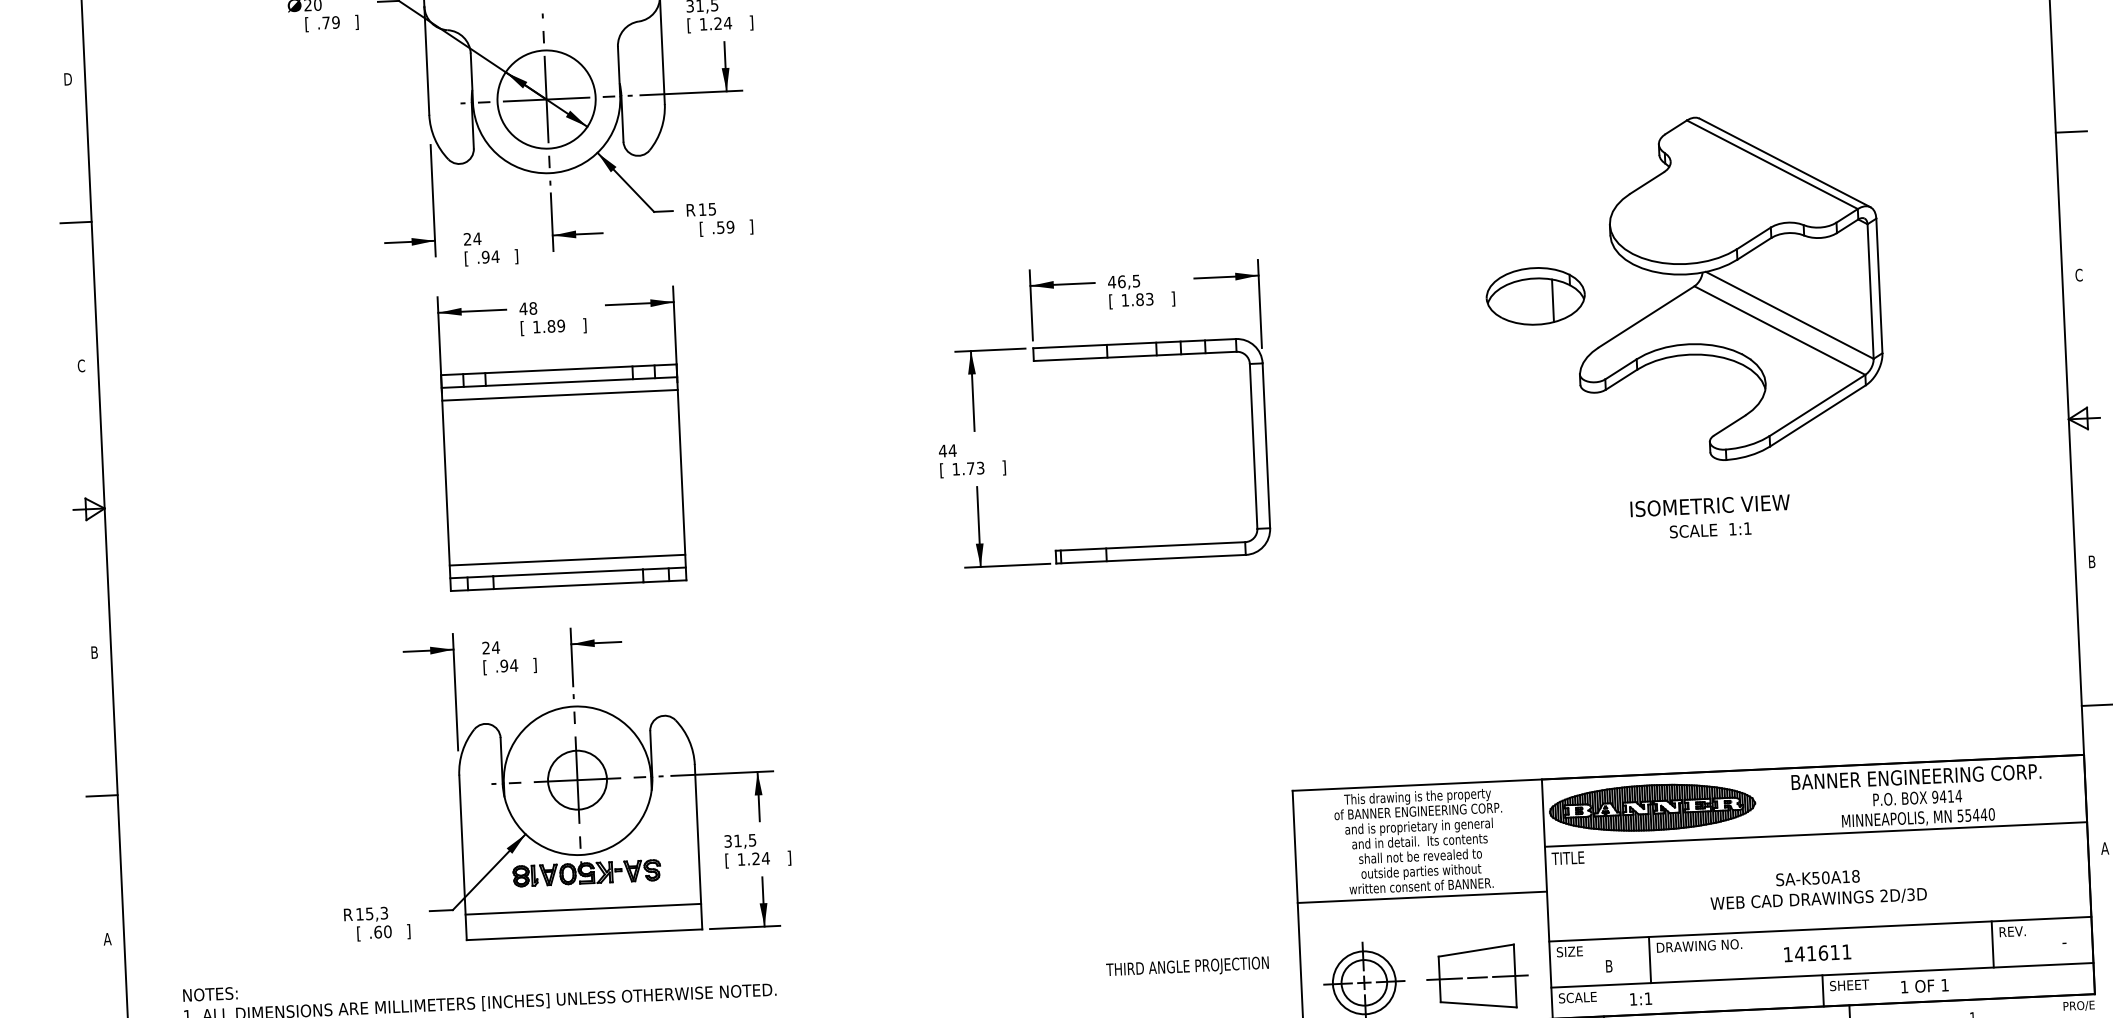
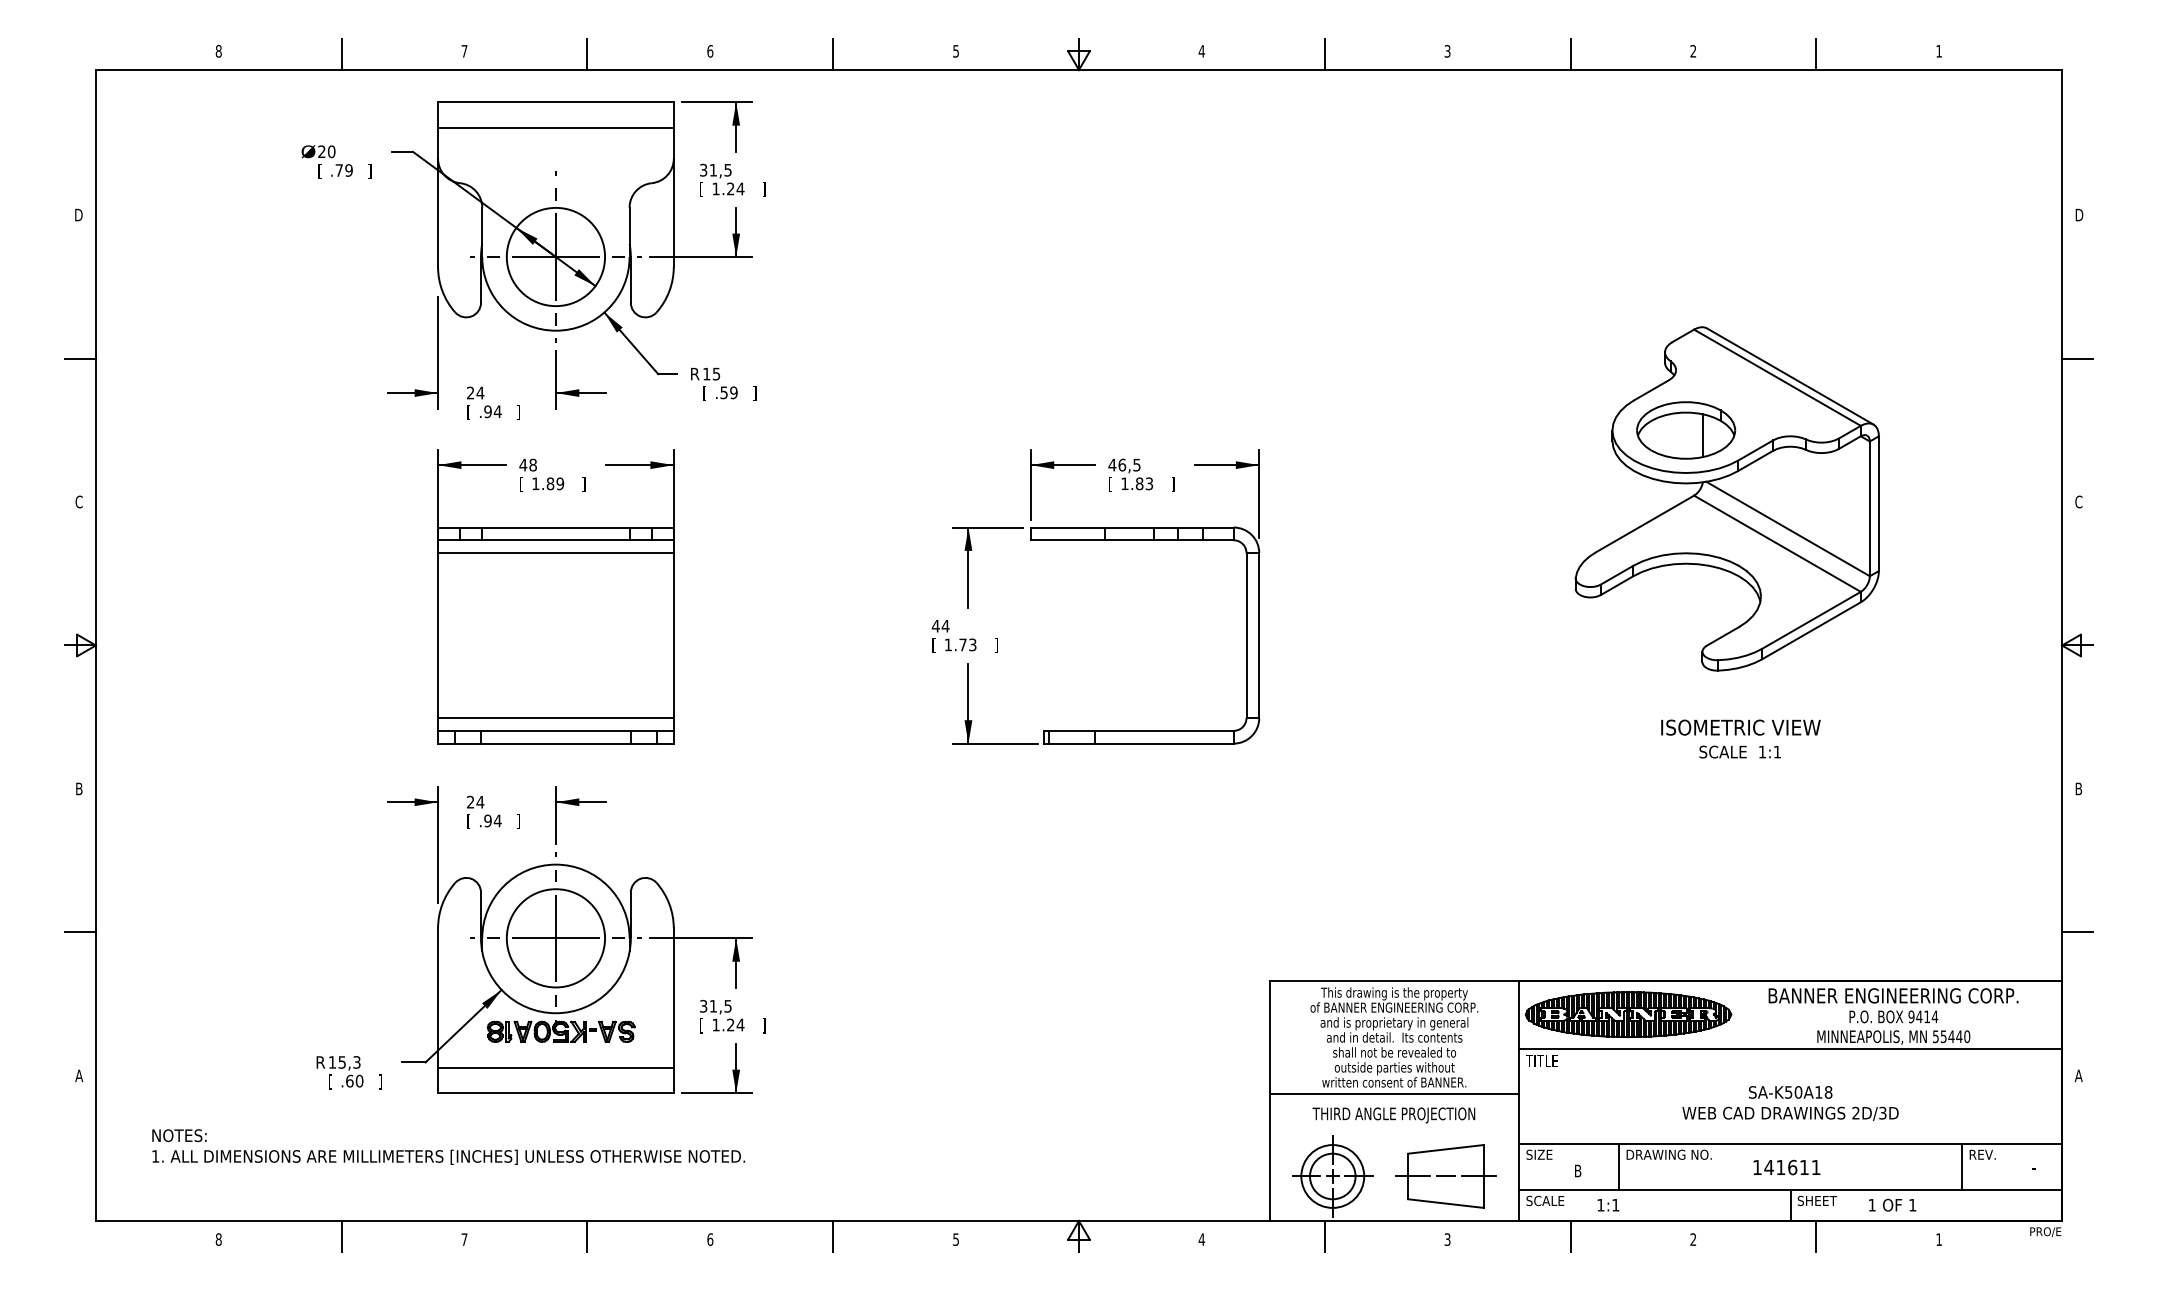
part: (1536, 296) -> (1686, 430), moved
text: (1710, 516) -> (1740, 738), moved
circle: (577, 780) -> (555, 938), size x1.67
text: (1187, 967) -> (1393, 1115), moved

